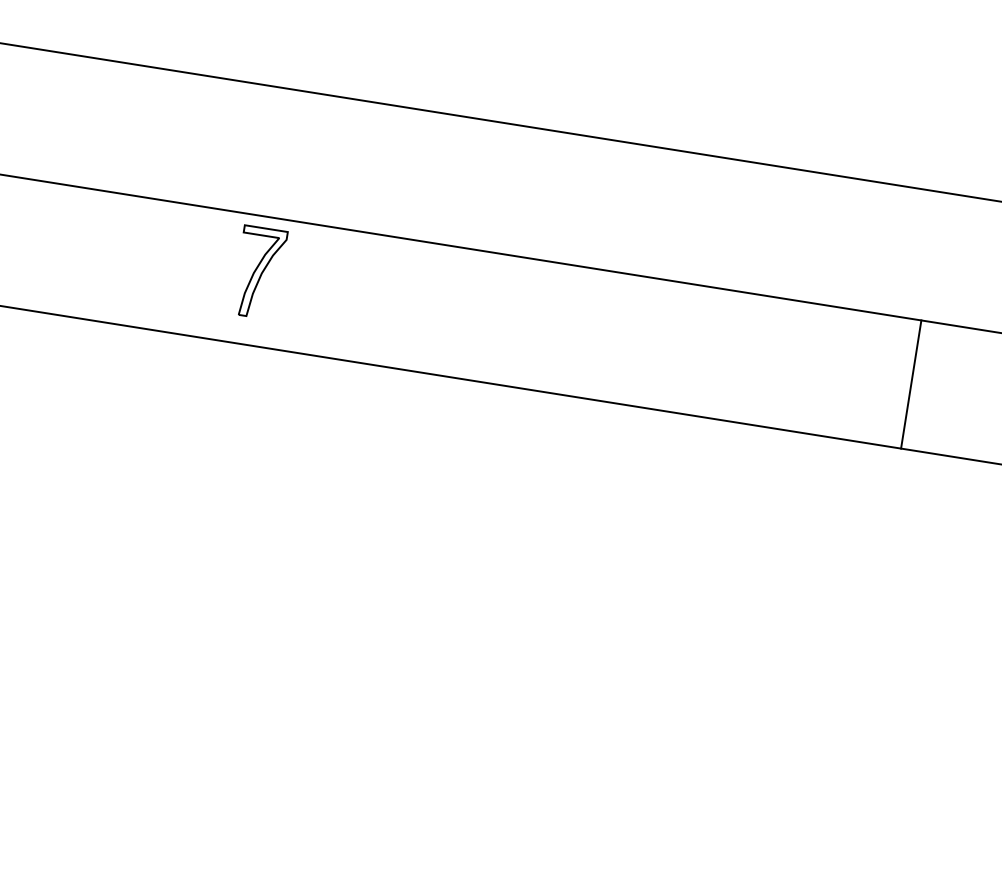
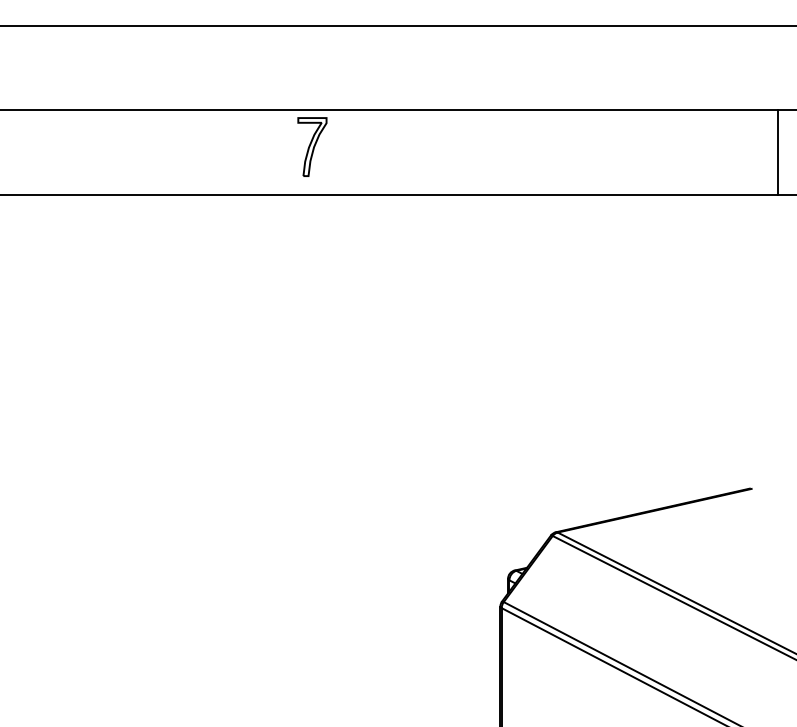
line: (911, 384) -> (777, 152), moved

